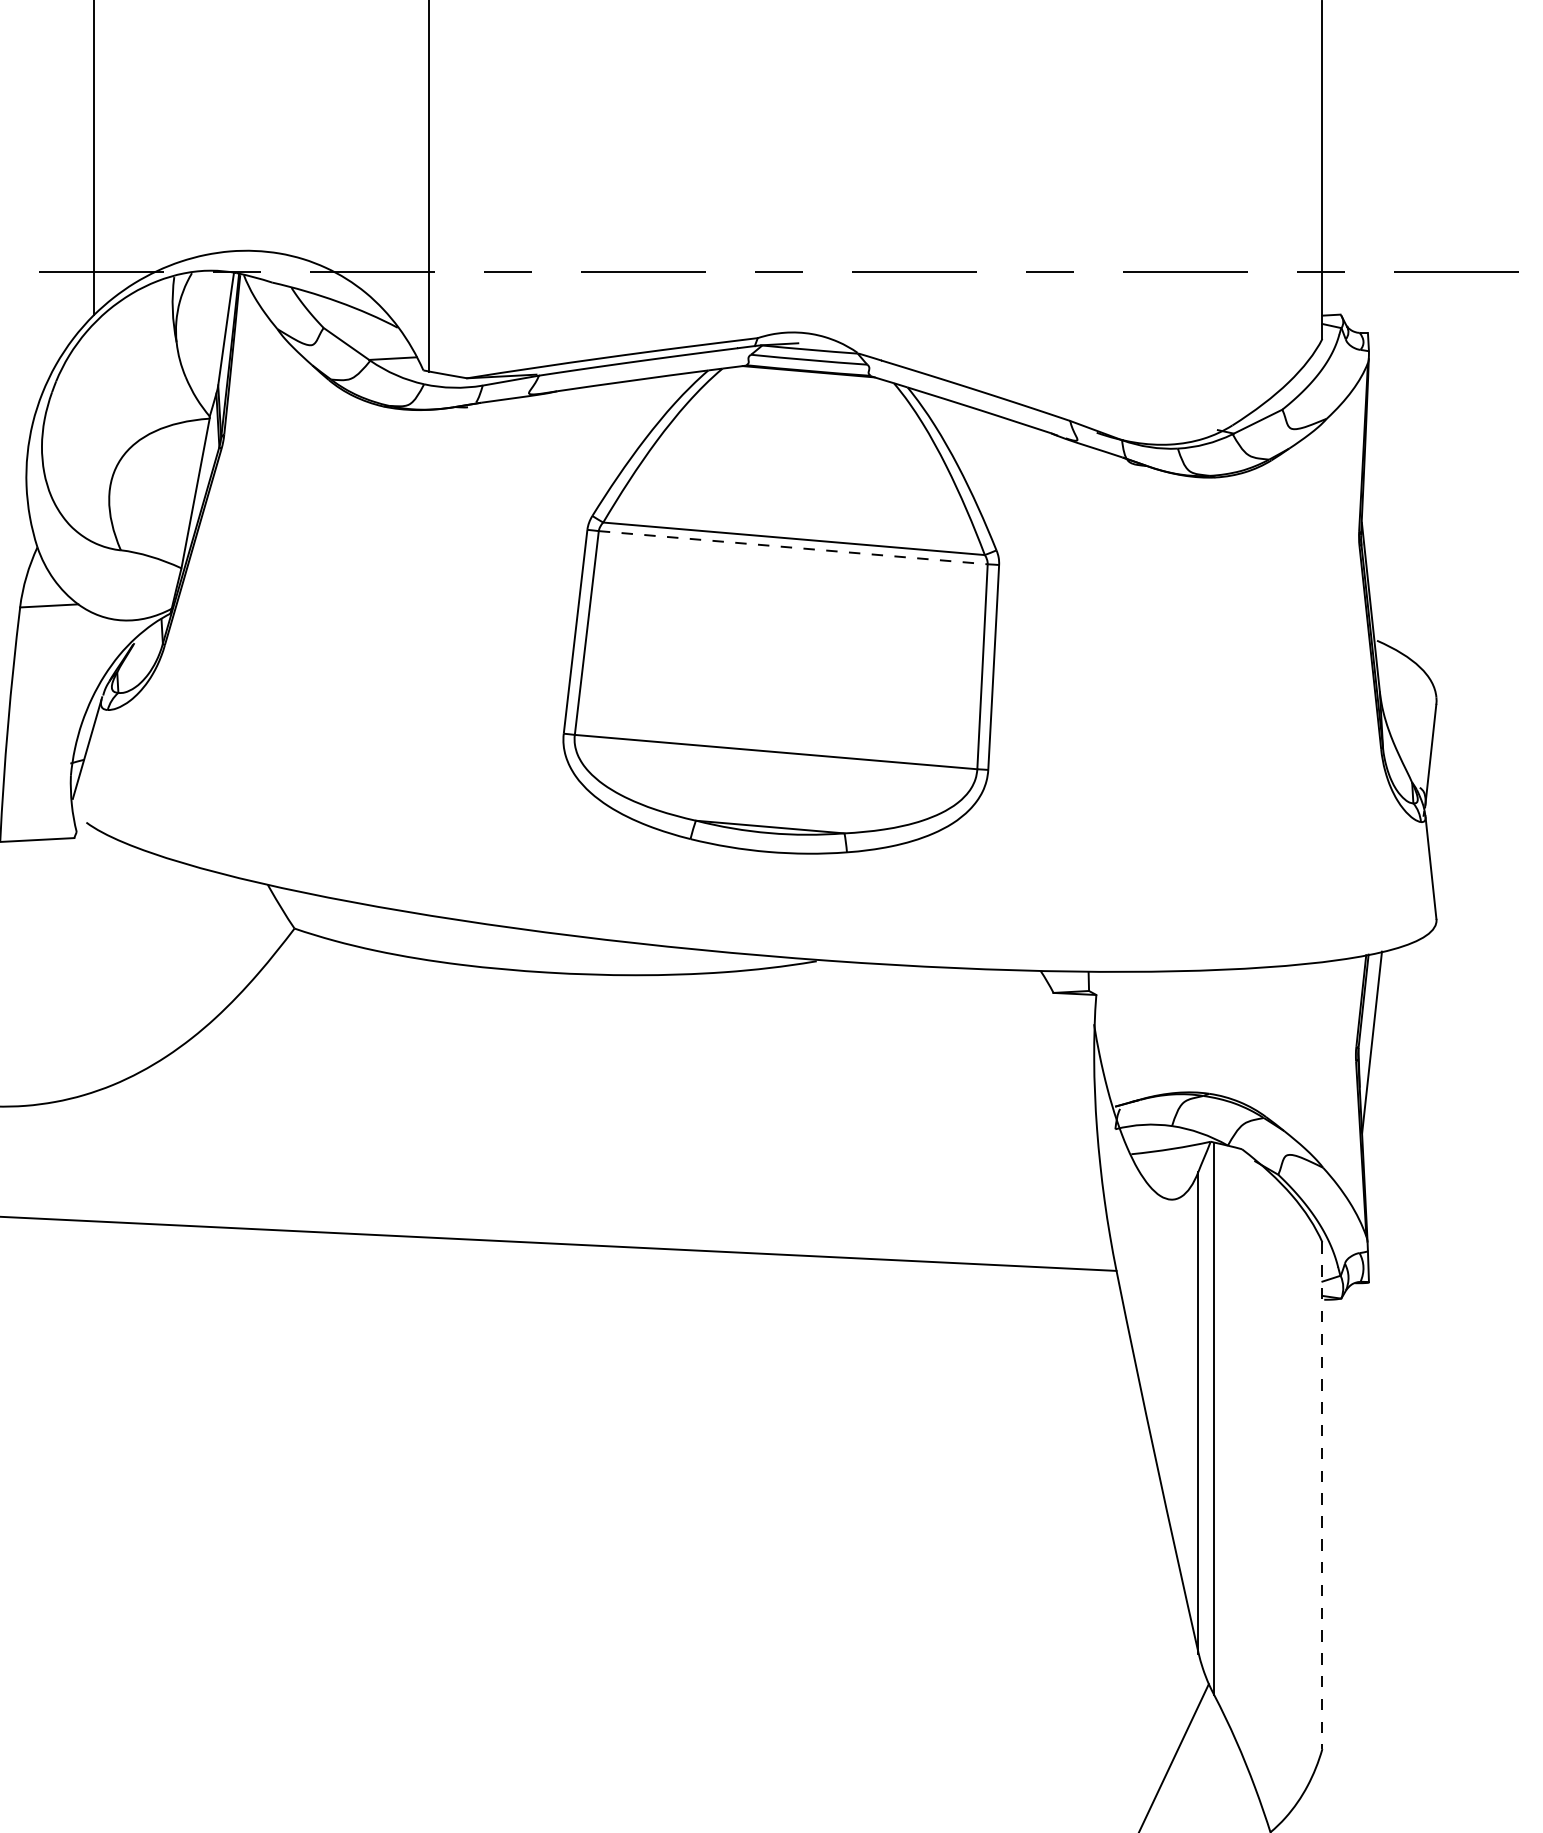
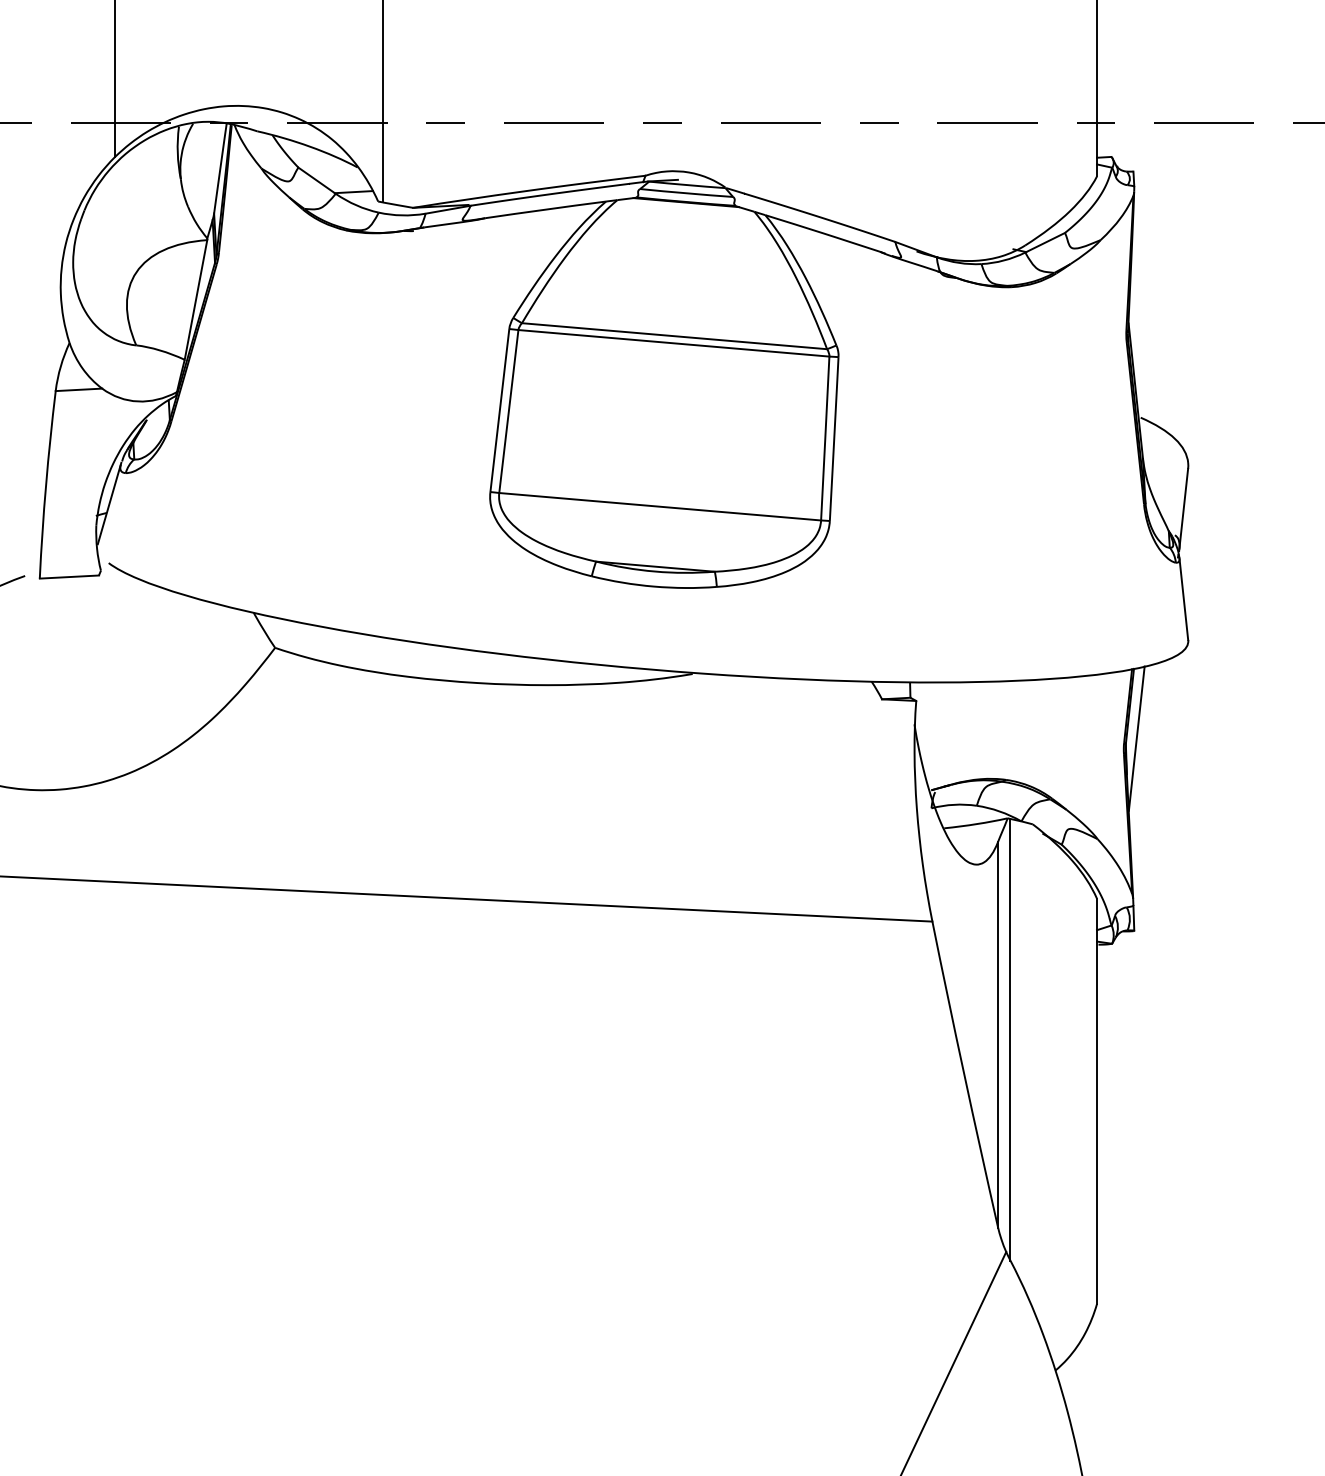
line: (793, 547) -> (674, 343), dashed -> solid
line: (1322, 1495) -> (1097, 1101), dashed -> solid

